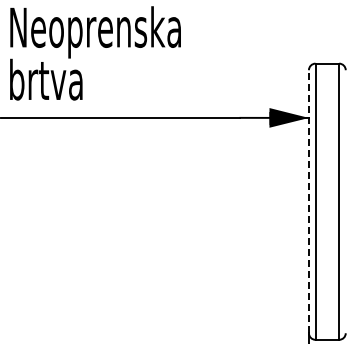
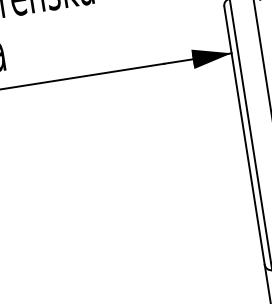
line: (308, 201) -> (244, 135), dashed -> solid

